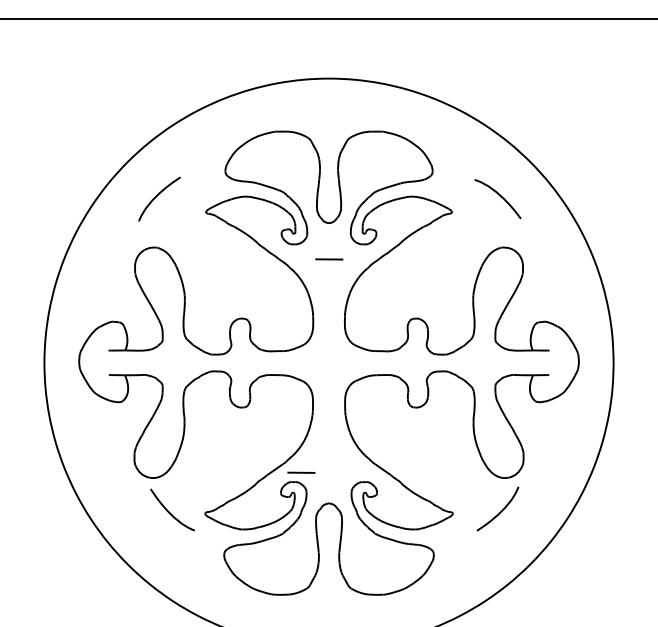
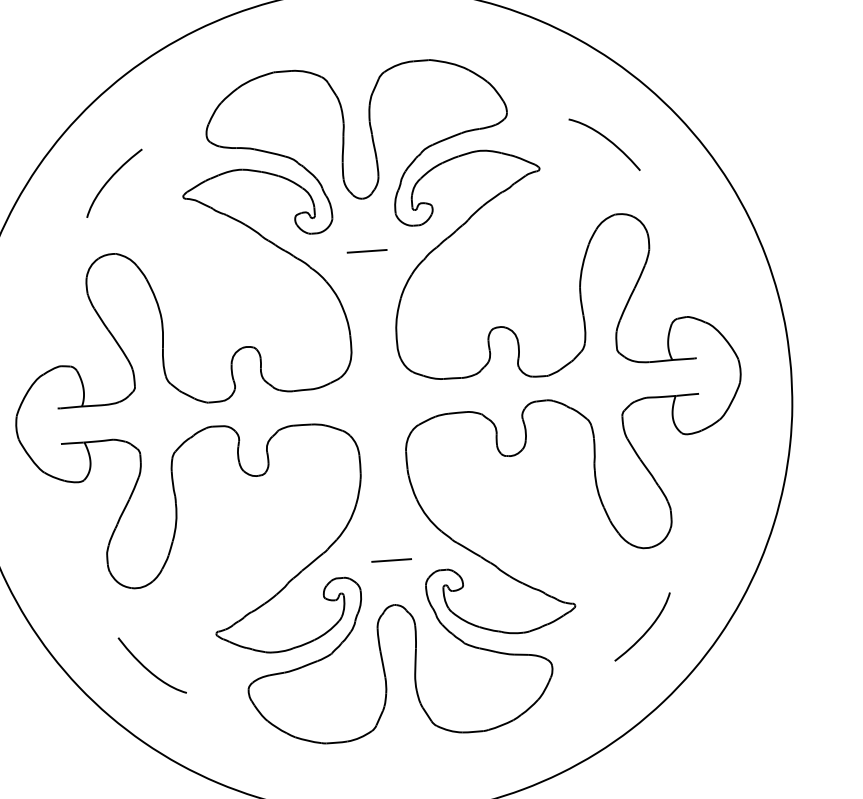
line: (301, 472) -> (391, 560), moved
curve: (169, 511) -> (148, 668), moved
curve: (500, 511) -> (646, 630), moved

